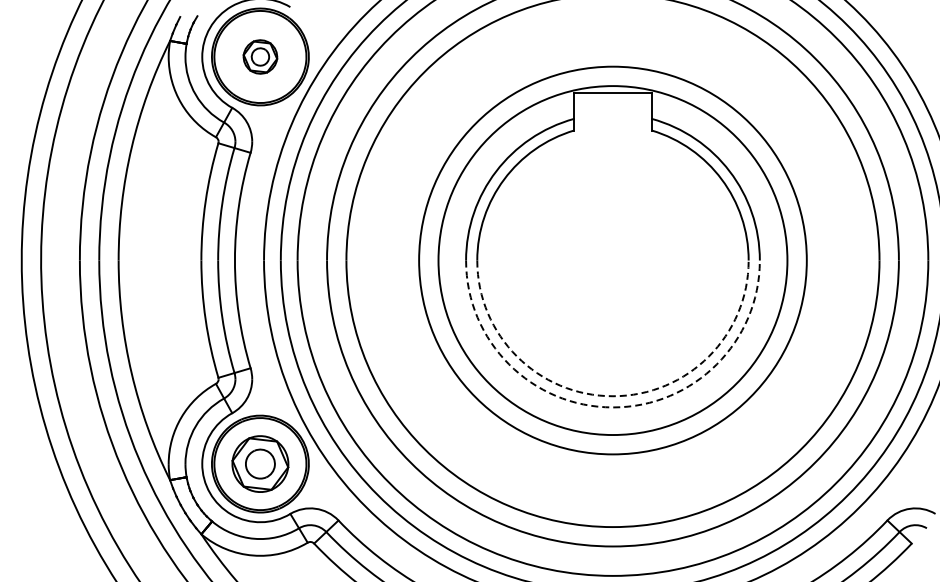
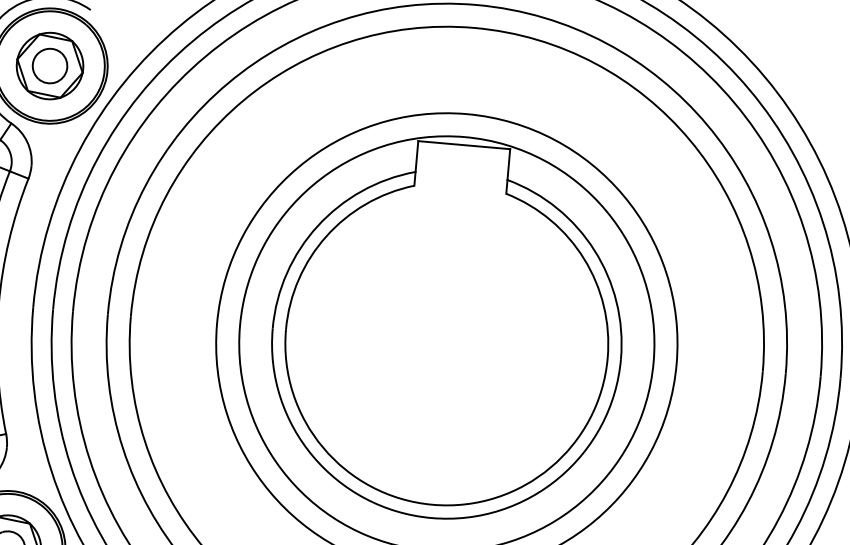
part: (260, 56) -> (50, 65), size x1.67
arc: (612, 396) -> (432, 505), dashed -> solid
arc: (612, 407) -> (431, 518), dashed -> solid

